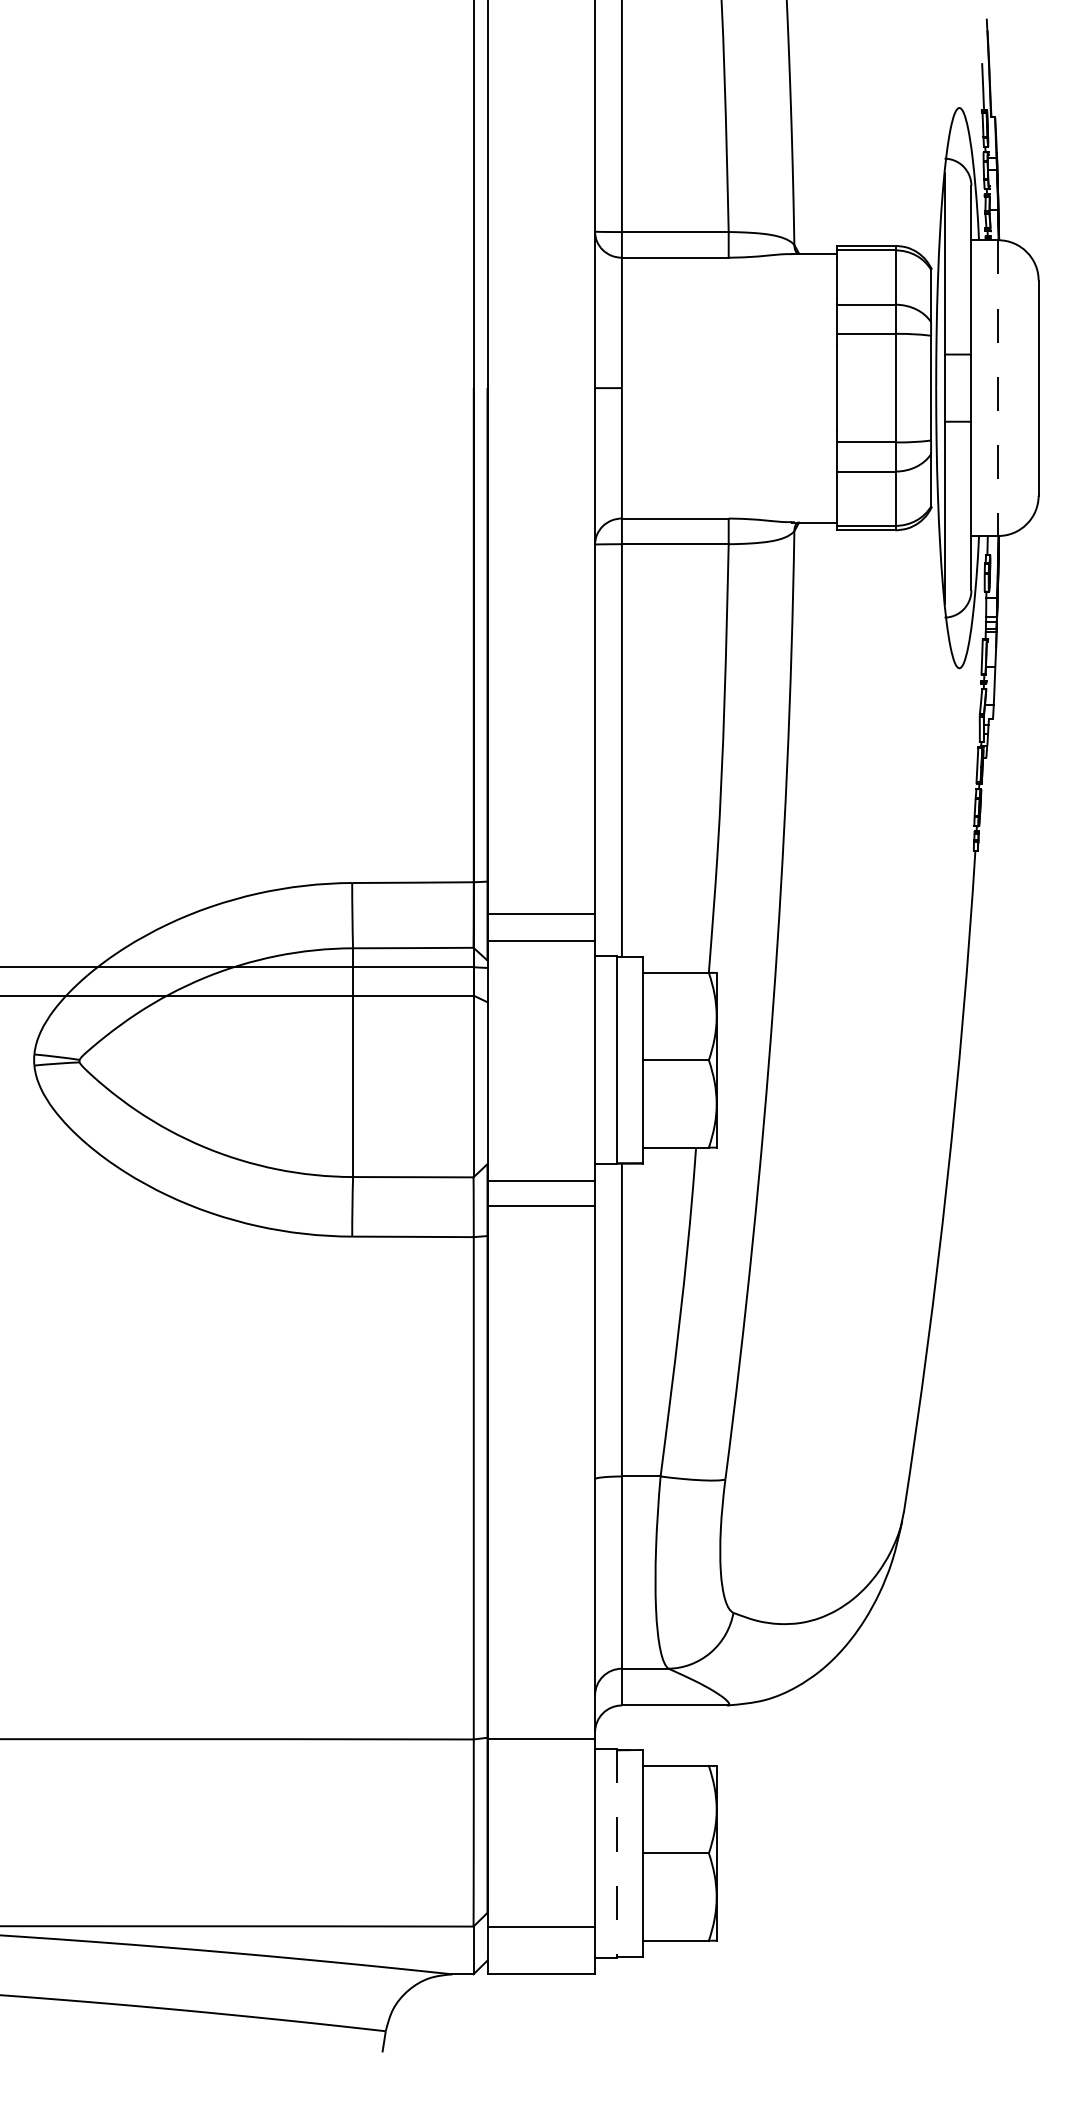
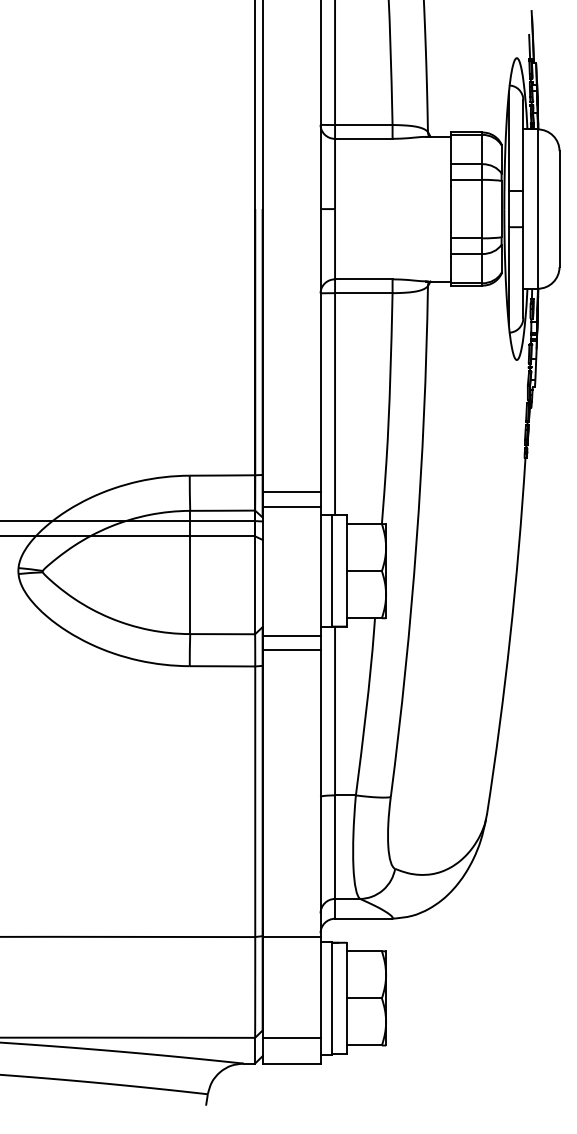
line: (997, 388) -> (537, 209), dashed -> solid
line: (617, 1853) -> (332, 998), dashed -> solid

